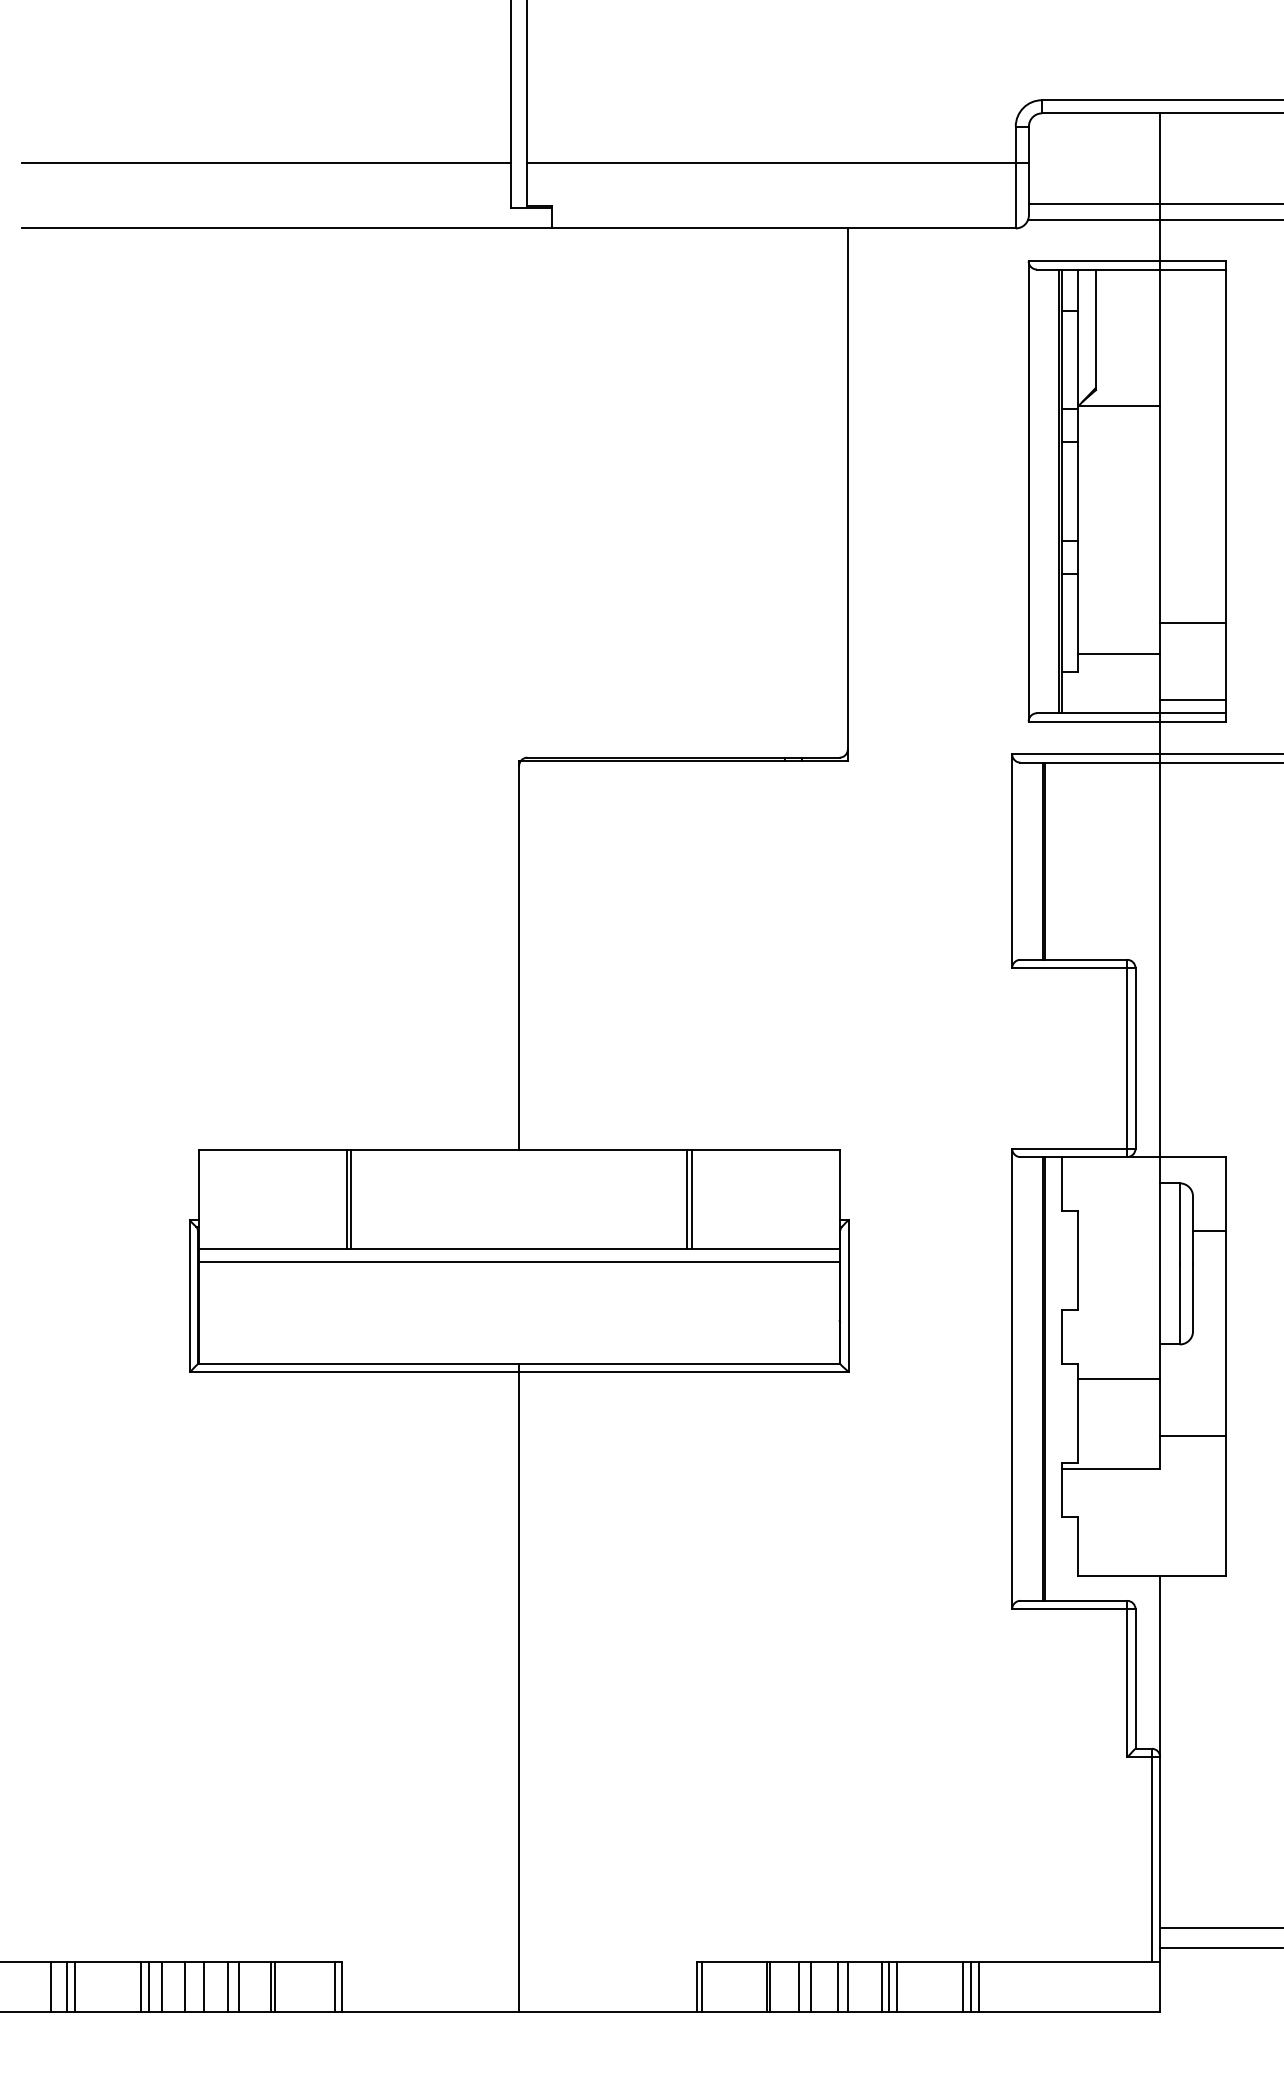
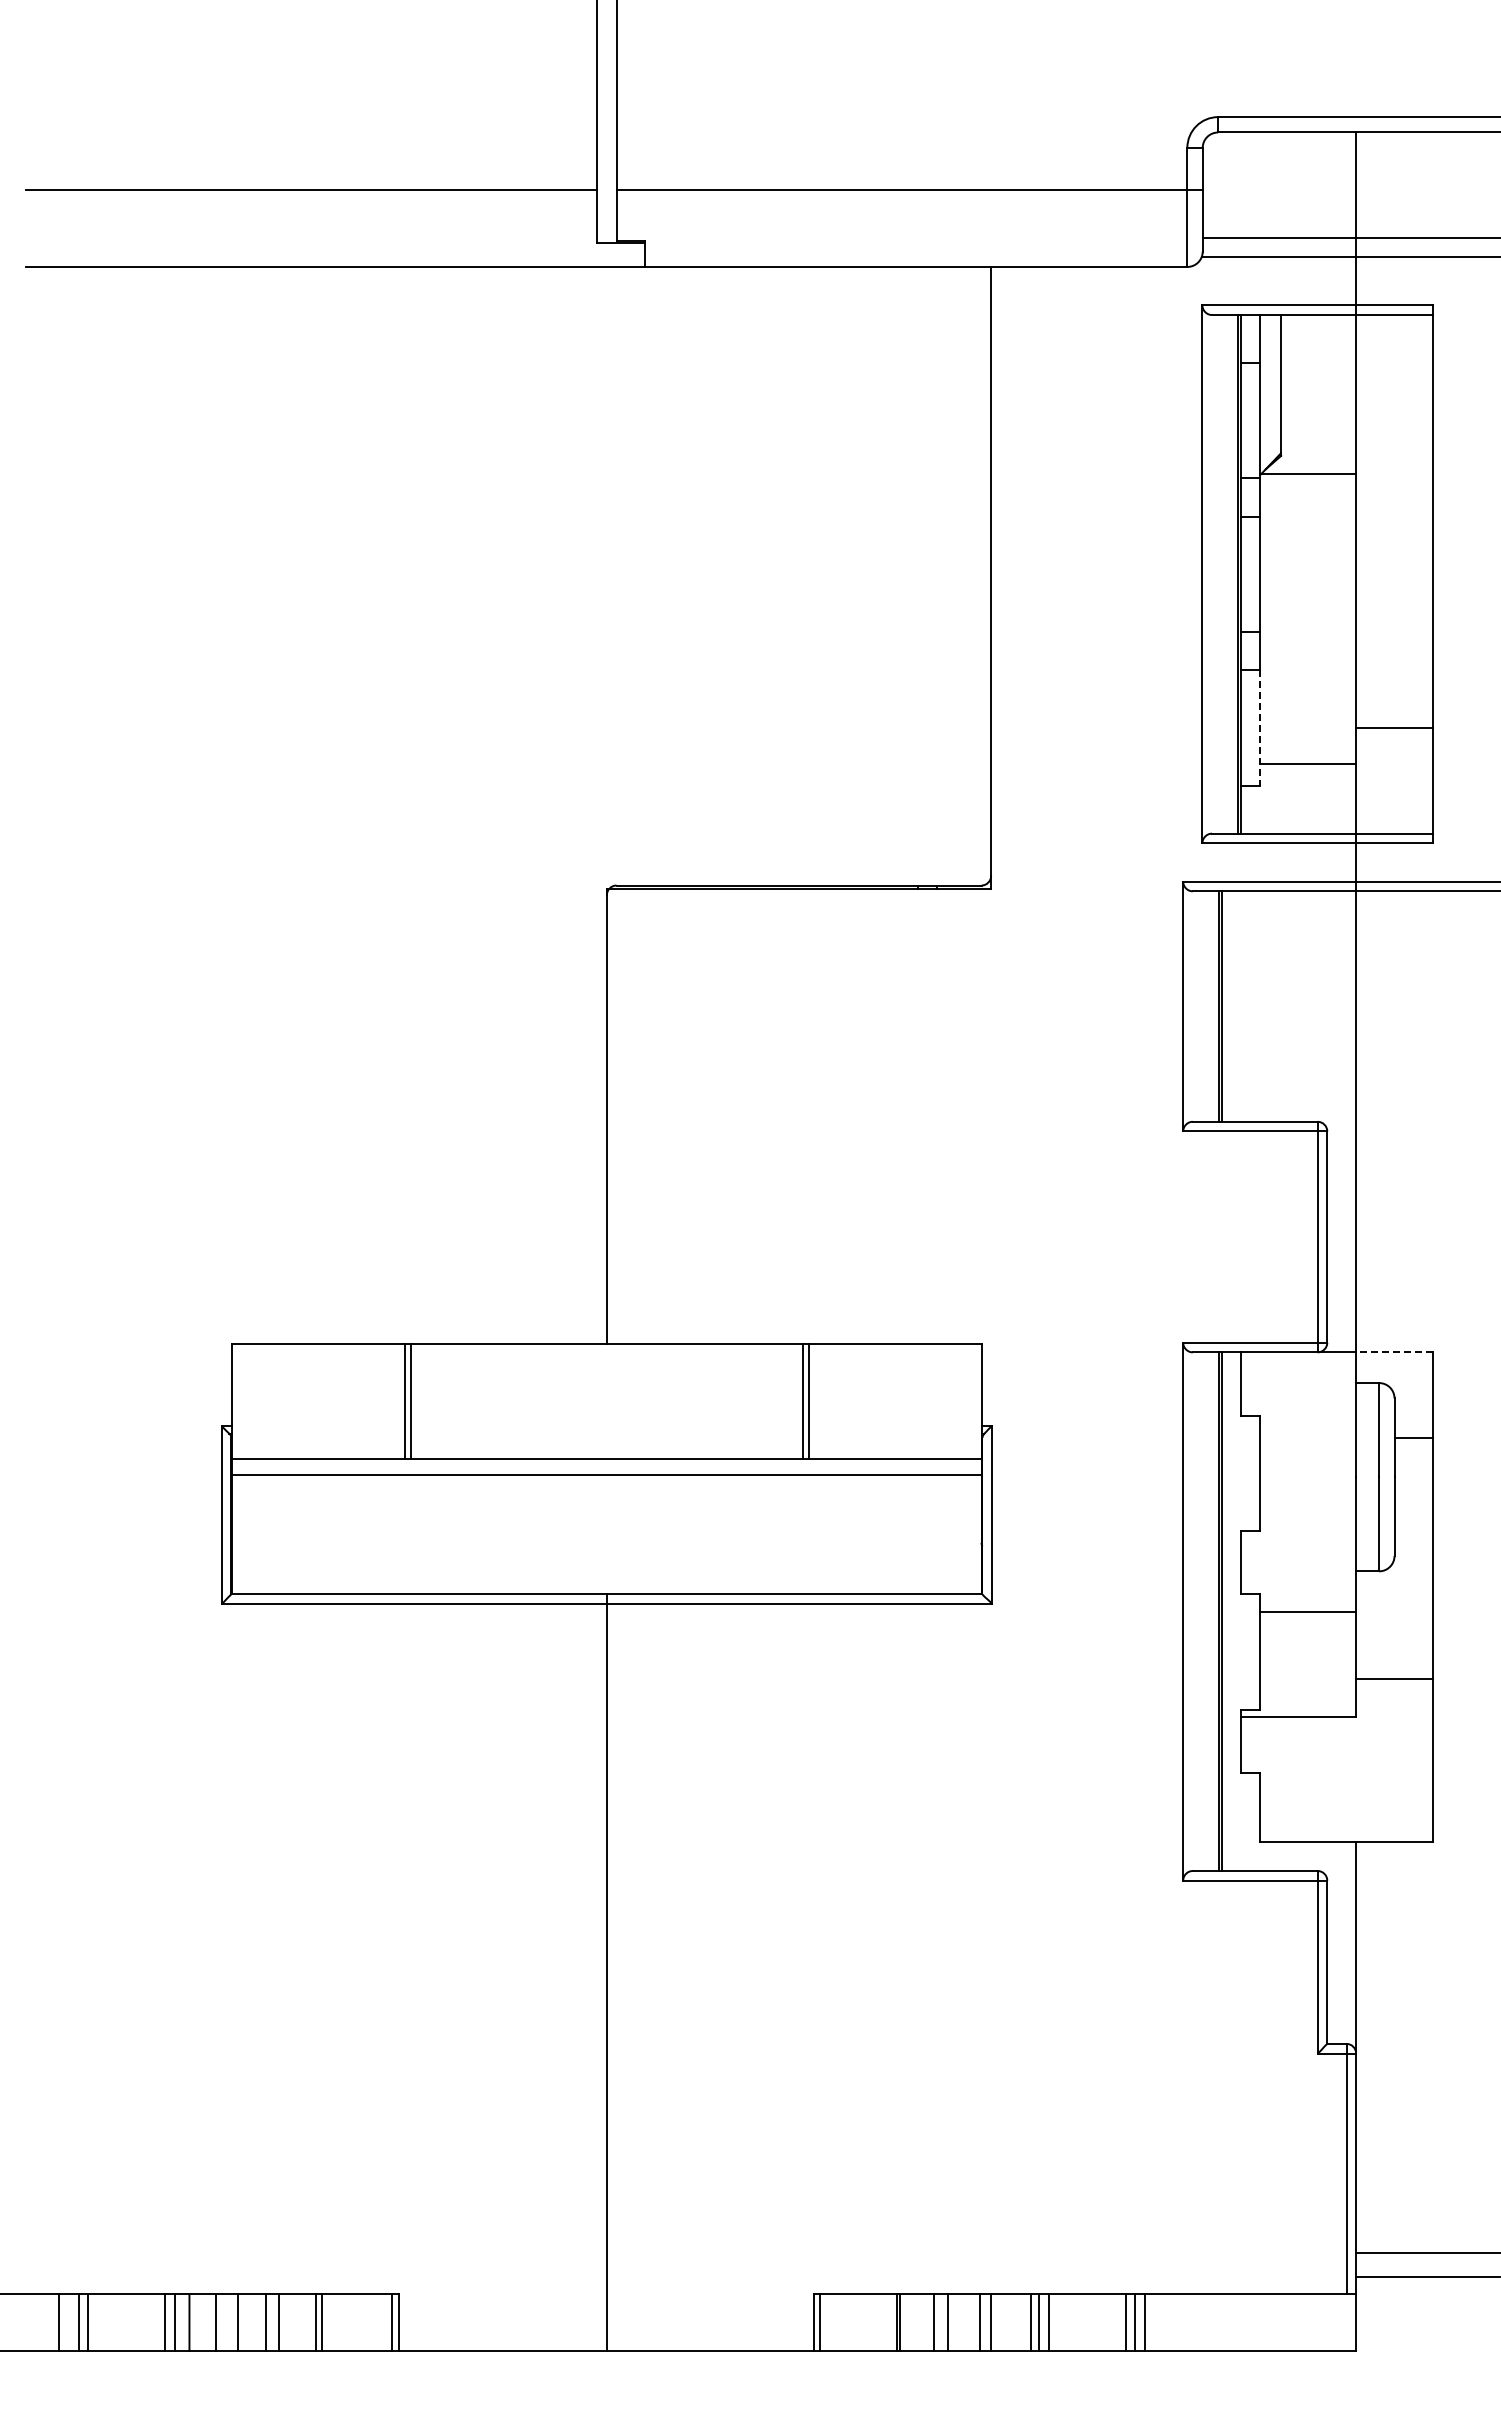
line: (1078, 623) -> (1260, 728), solid -> dashed
line: (1193, 699) -> (1394, 817), removed
line: (1193, 1157) -> (1394, 1352), solid -> dashed

